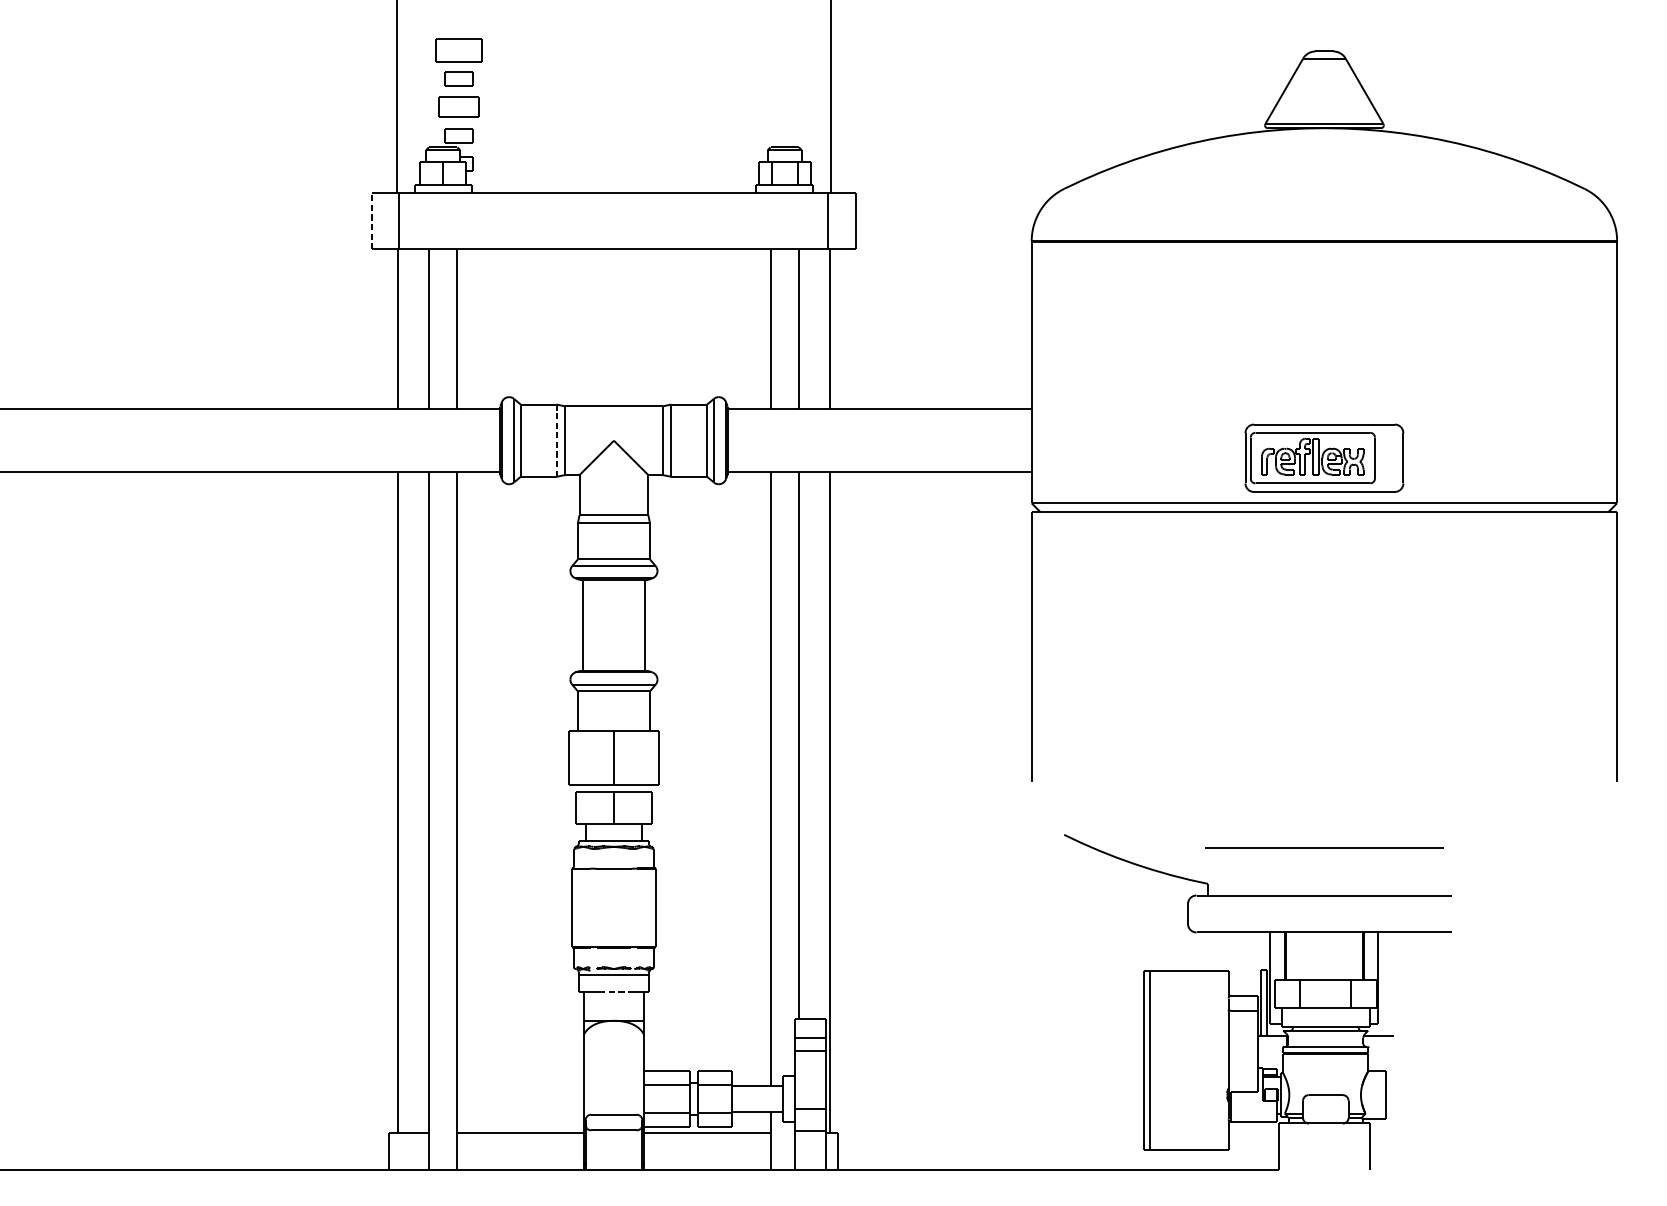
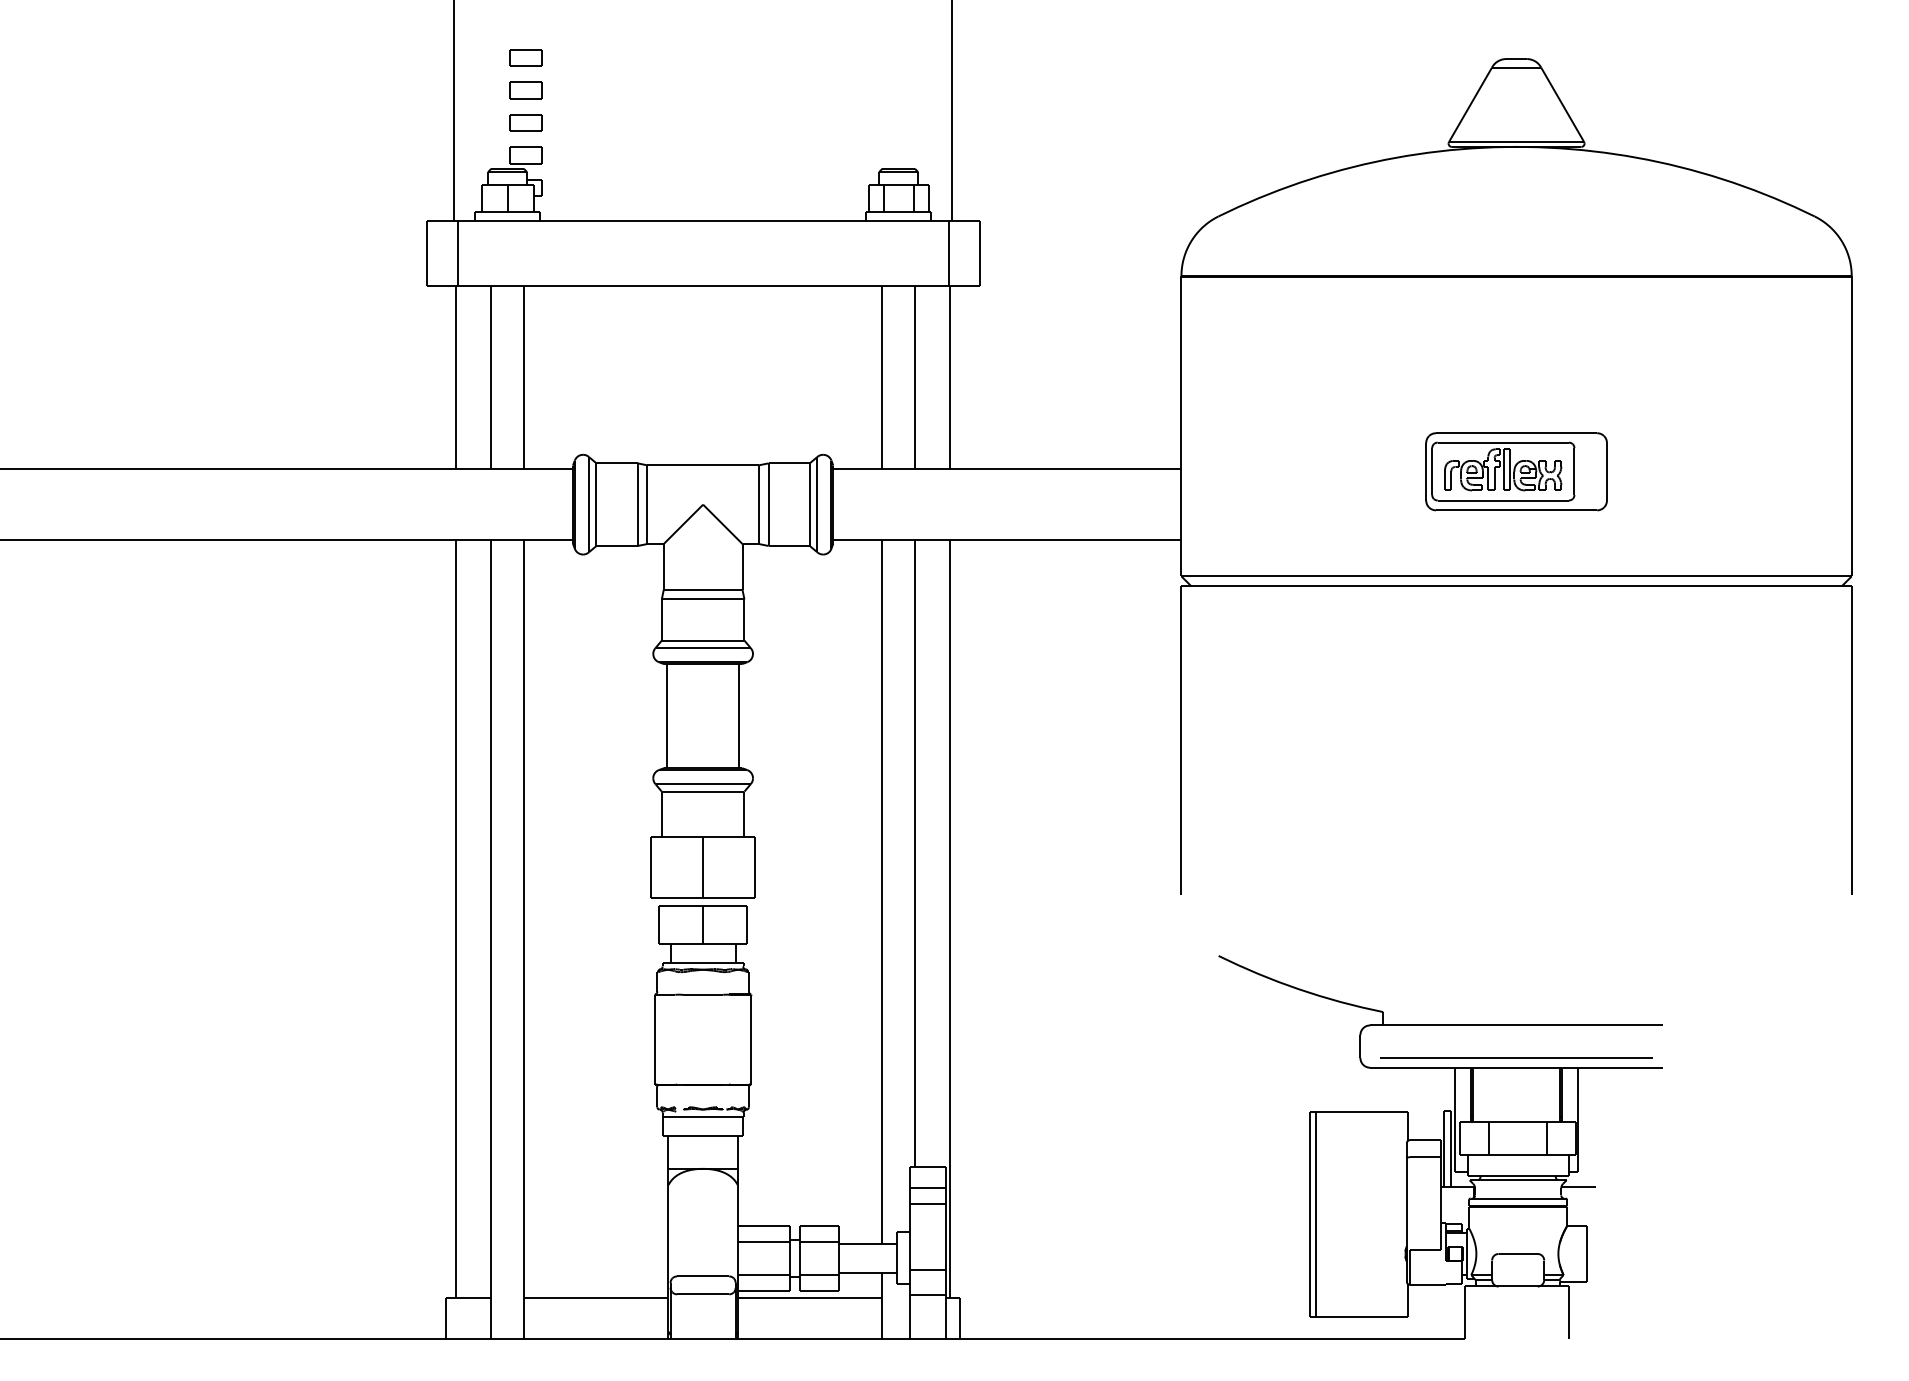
part: (458, 50) -> (525, 57), size x0.62
part: (458, 106) -> (525, 122), size x0.71
line: (372, 221) -> (426, 253), dashed -> solid
line: (556, 444) -> (637, 508), dashed -> solid
part: (1324, 458) -> (1516, 471), moved
line: (1324, 847) -> (1516, 1057), moved
line: (614, 992) -> (703, 1136), dashed -> solid

